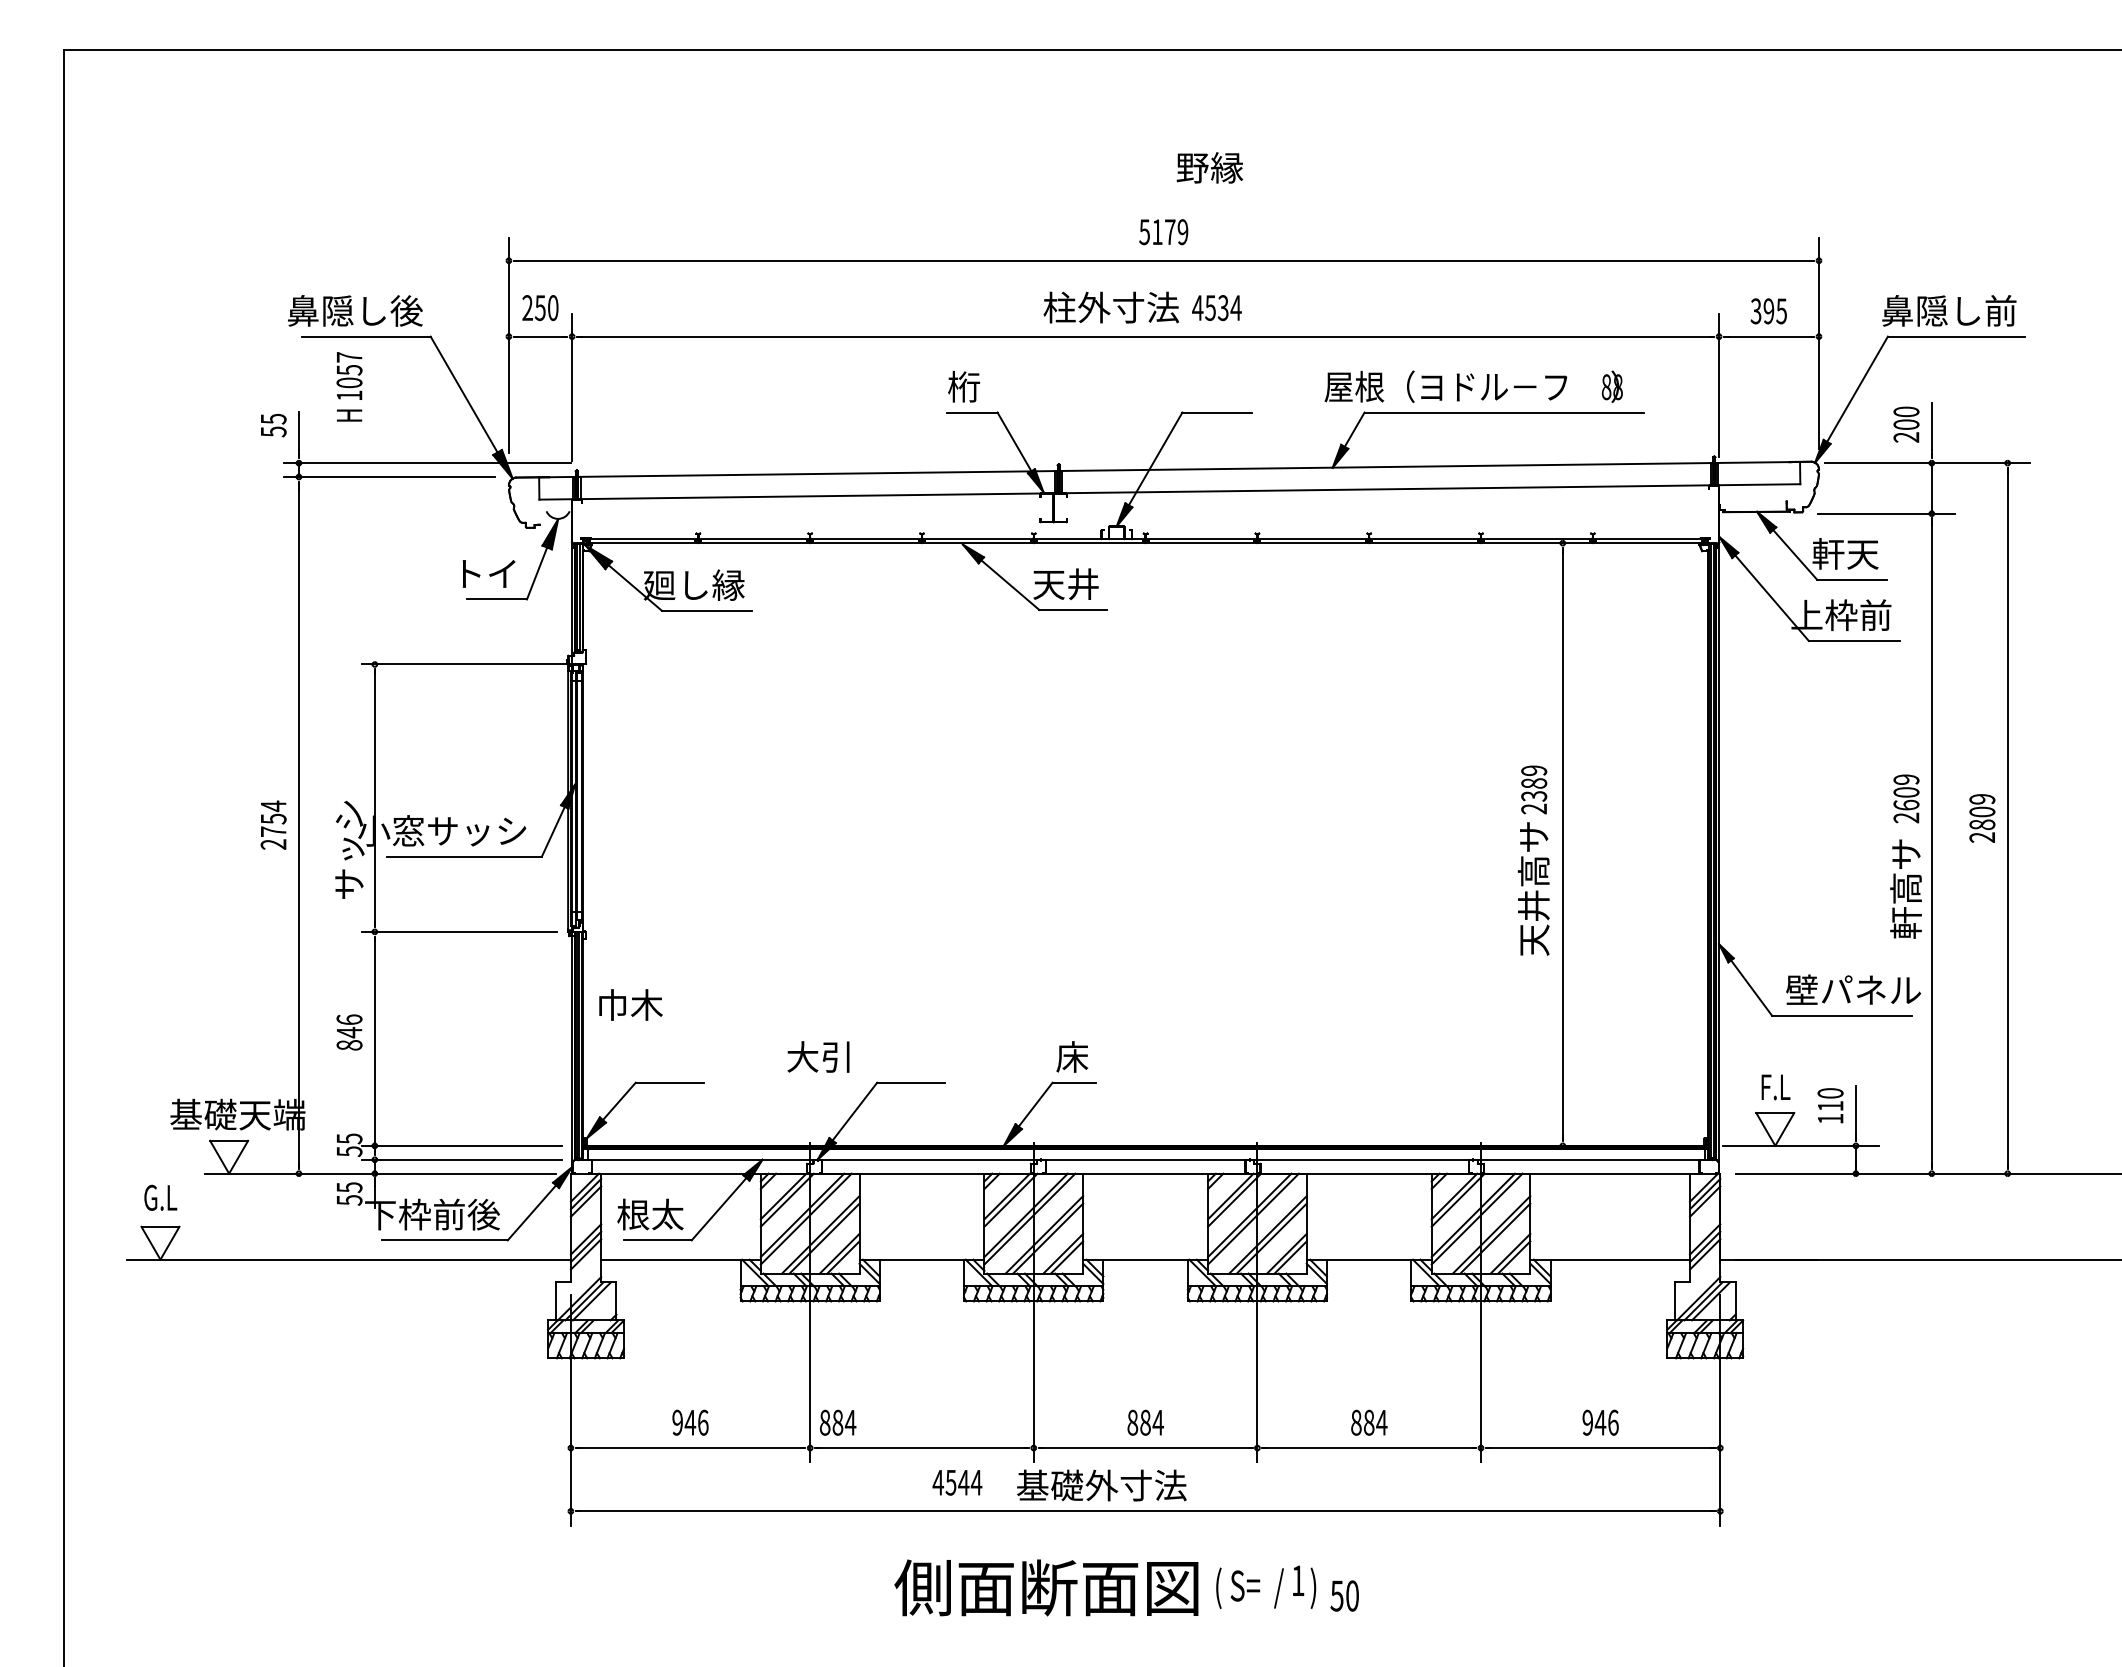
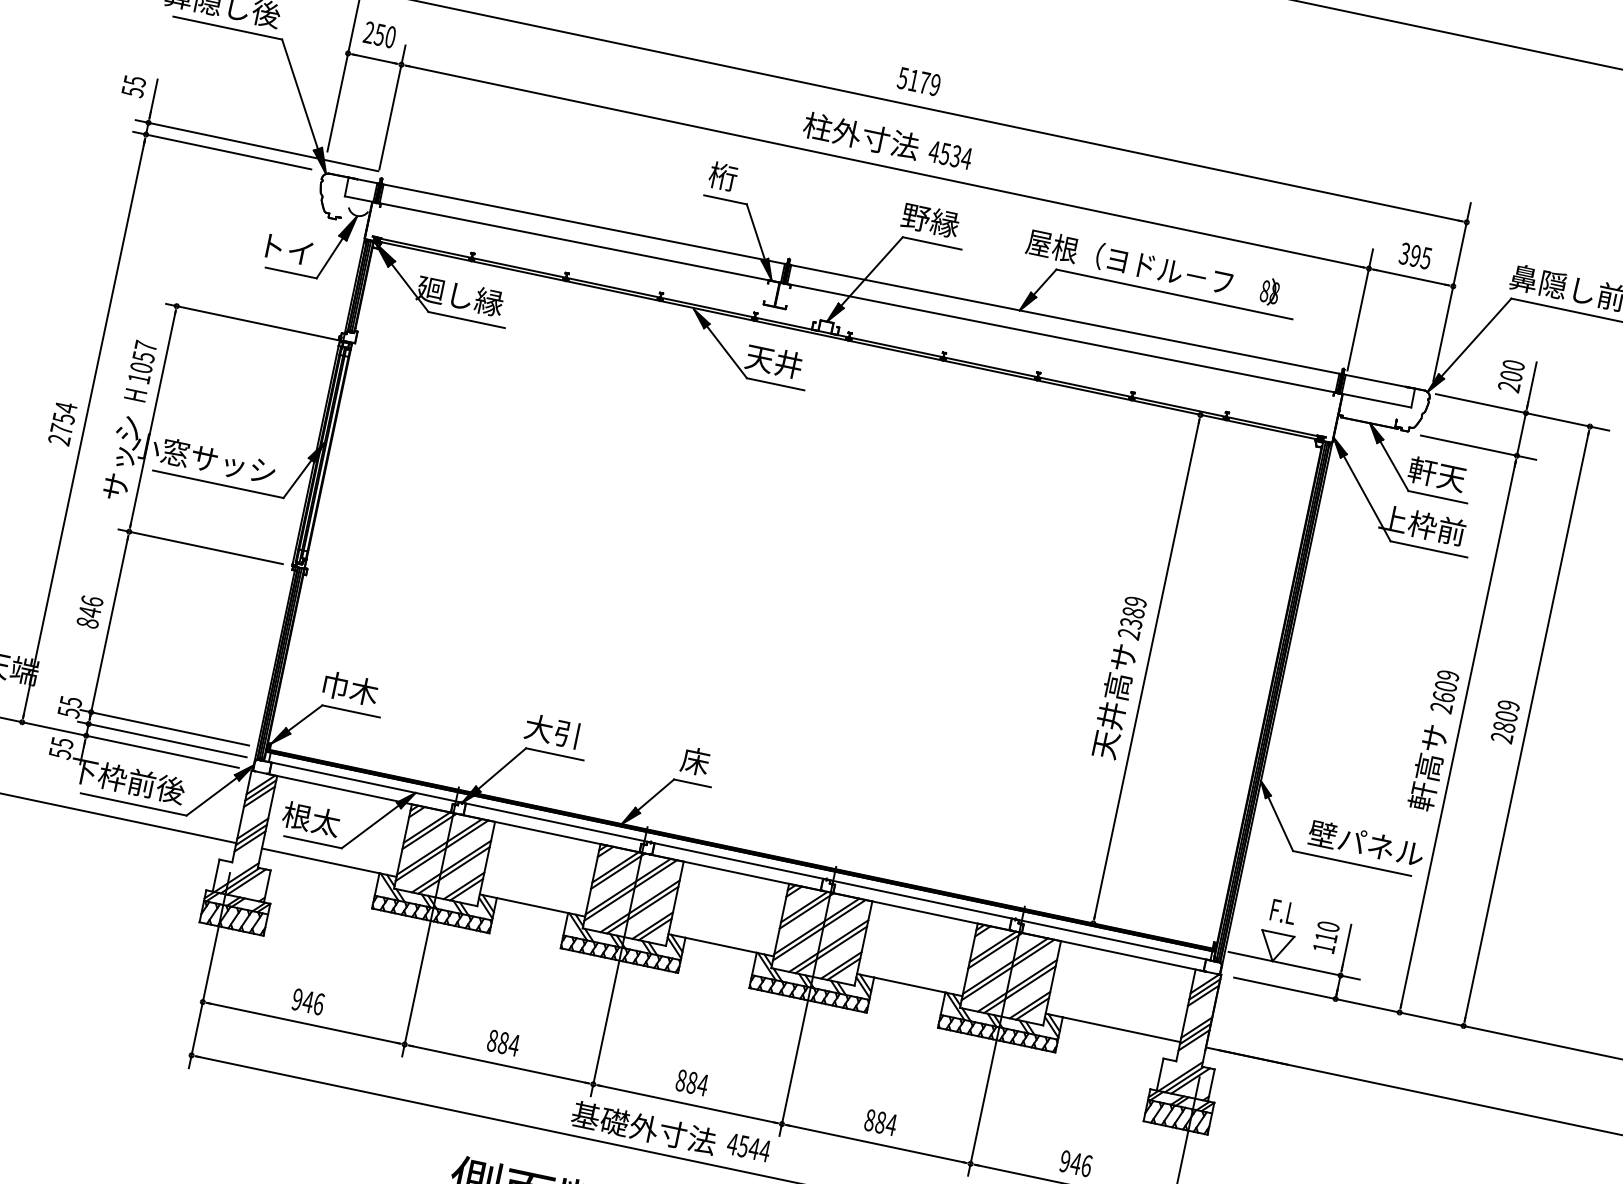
text: (1209, 167) -> (930, 220), moved
text: (349, 386) -> (140, 370), moved
text: (630, 1004) -> (350, 688), moved
text: (818, 1056) -> (552, 730), moved
text: (838, 1422) -> (503, 1042), moved
text: (957, 1482) -> (748, 1147), moved

